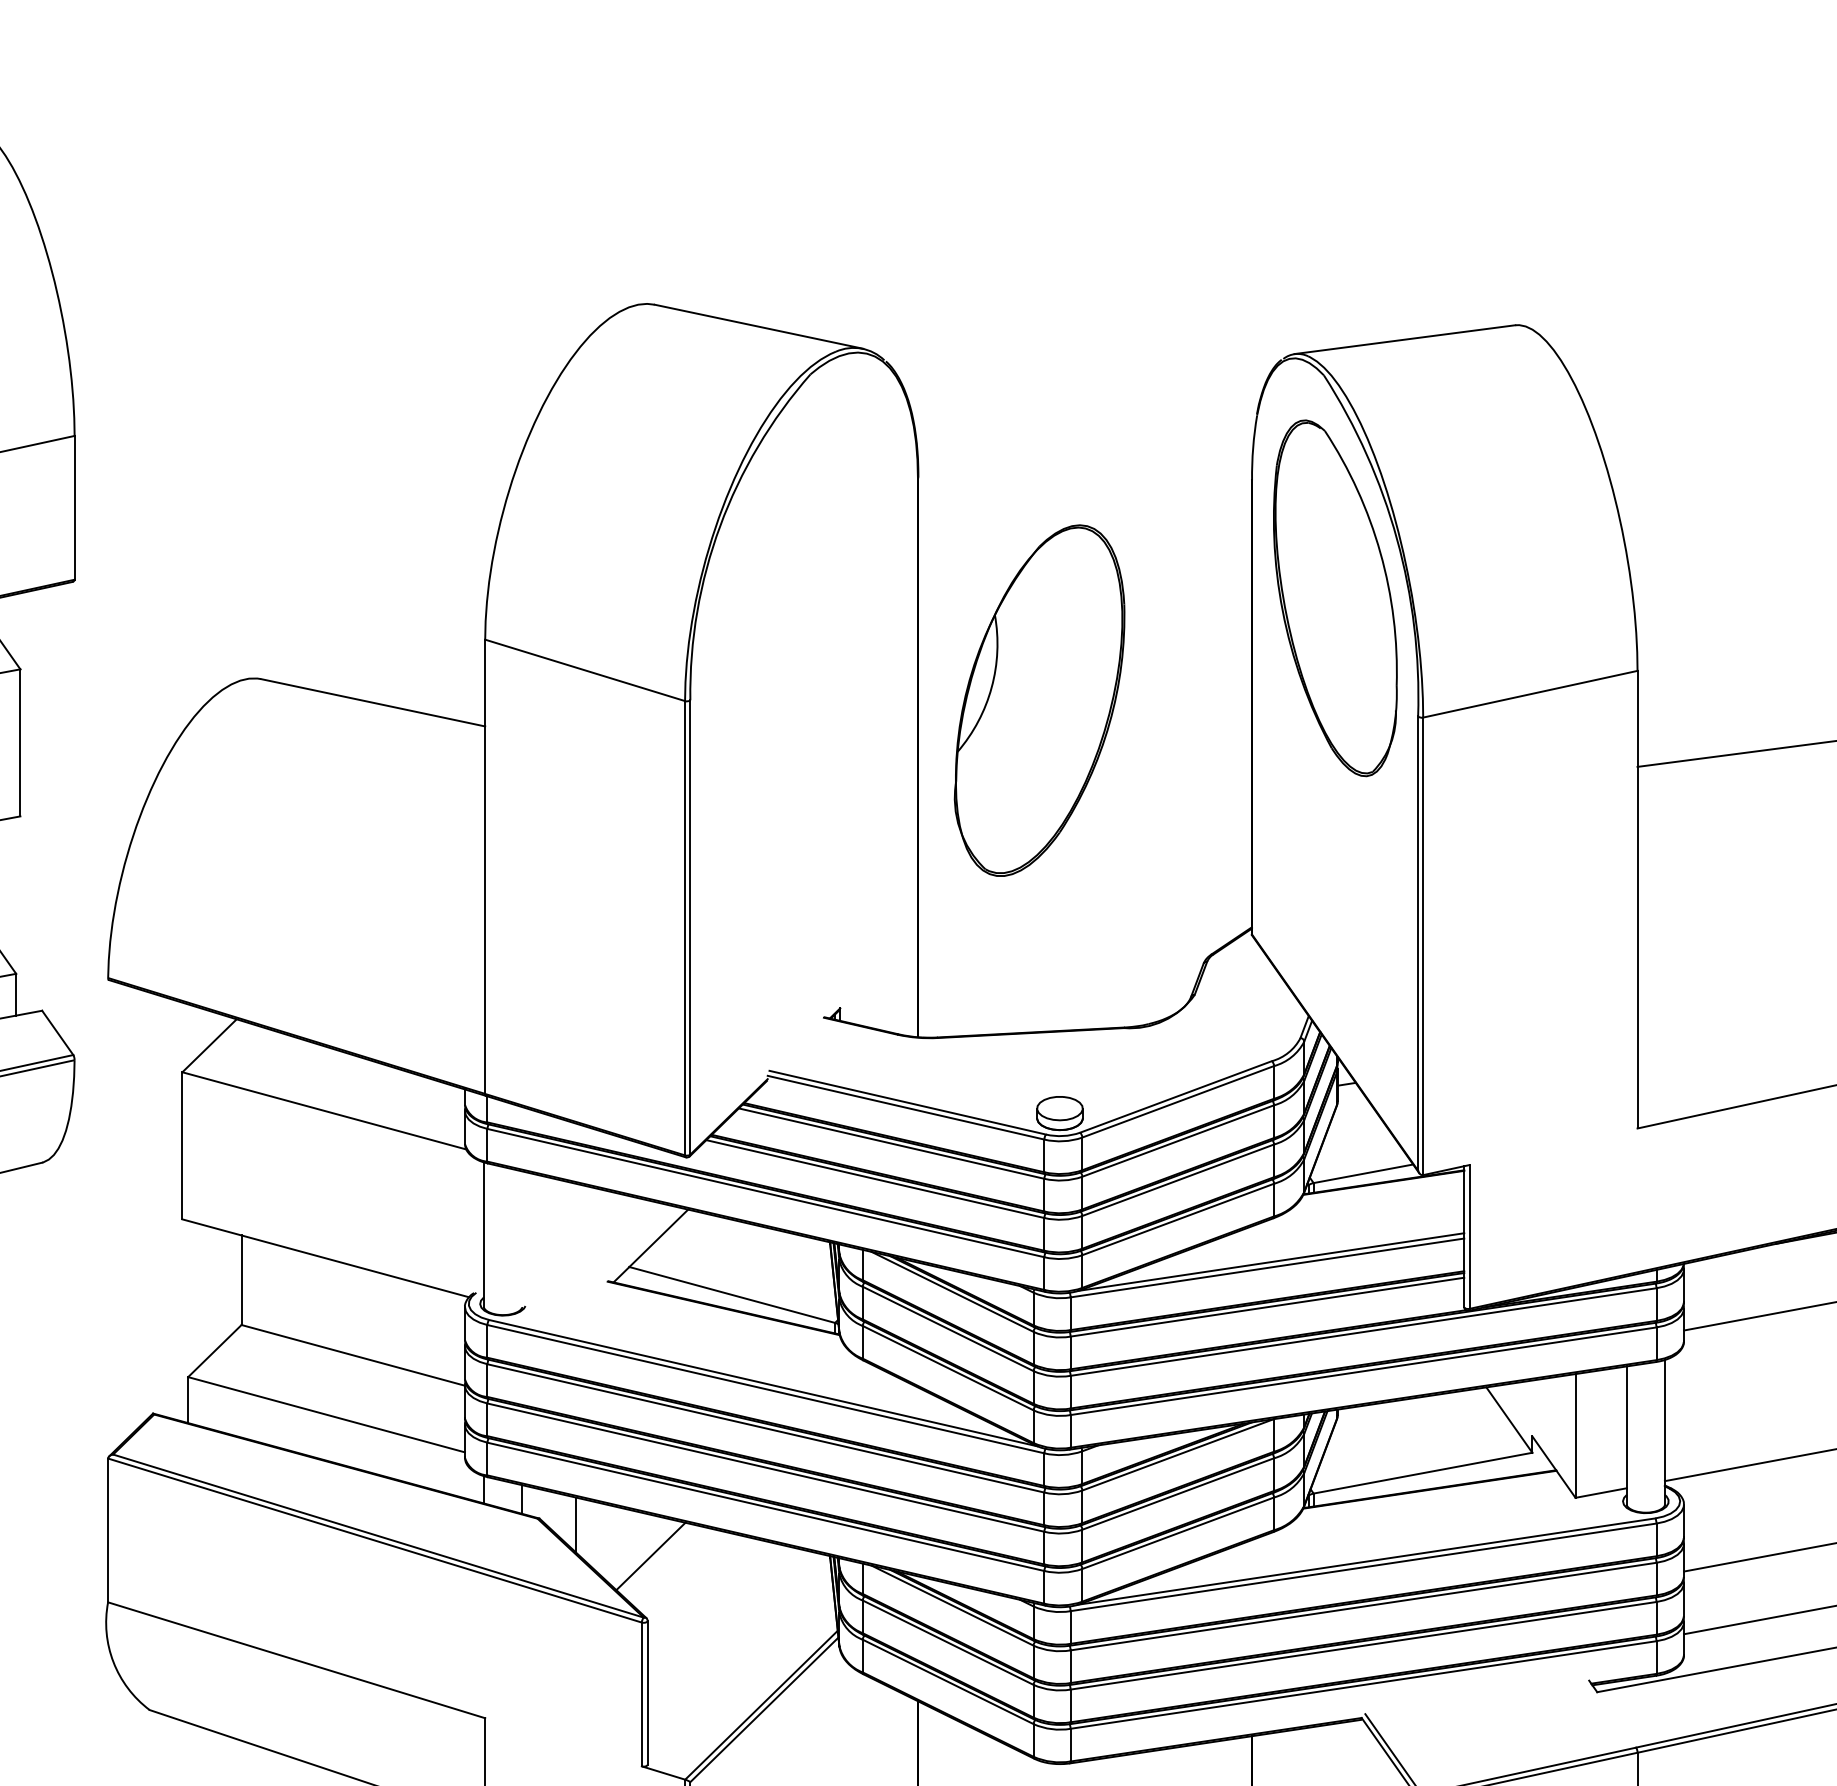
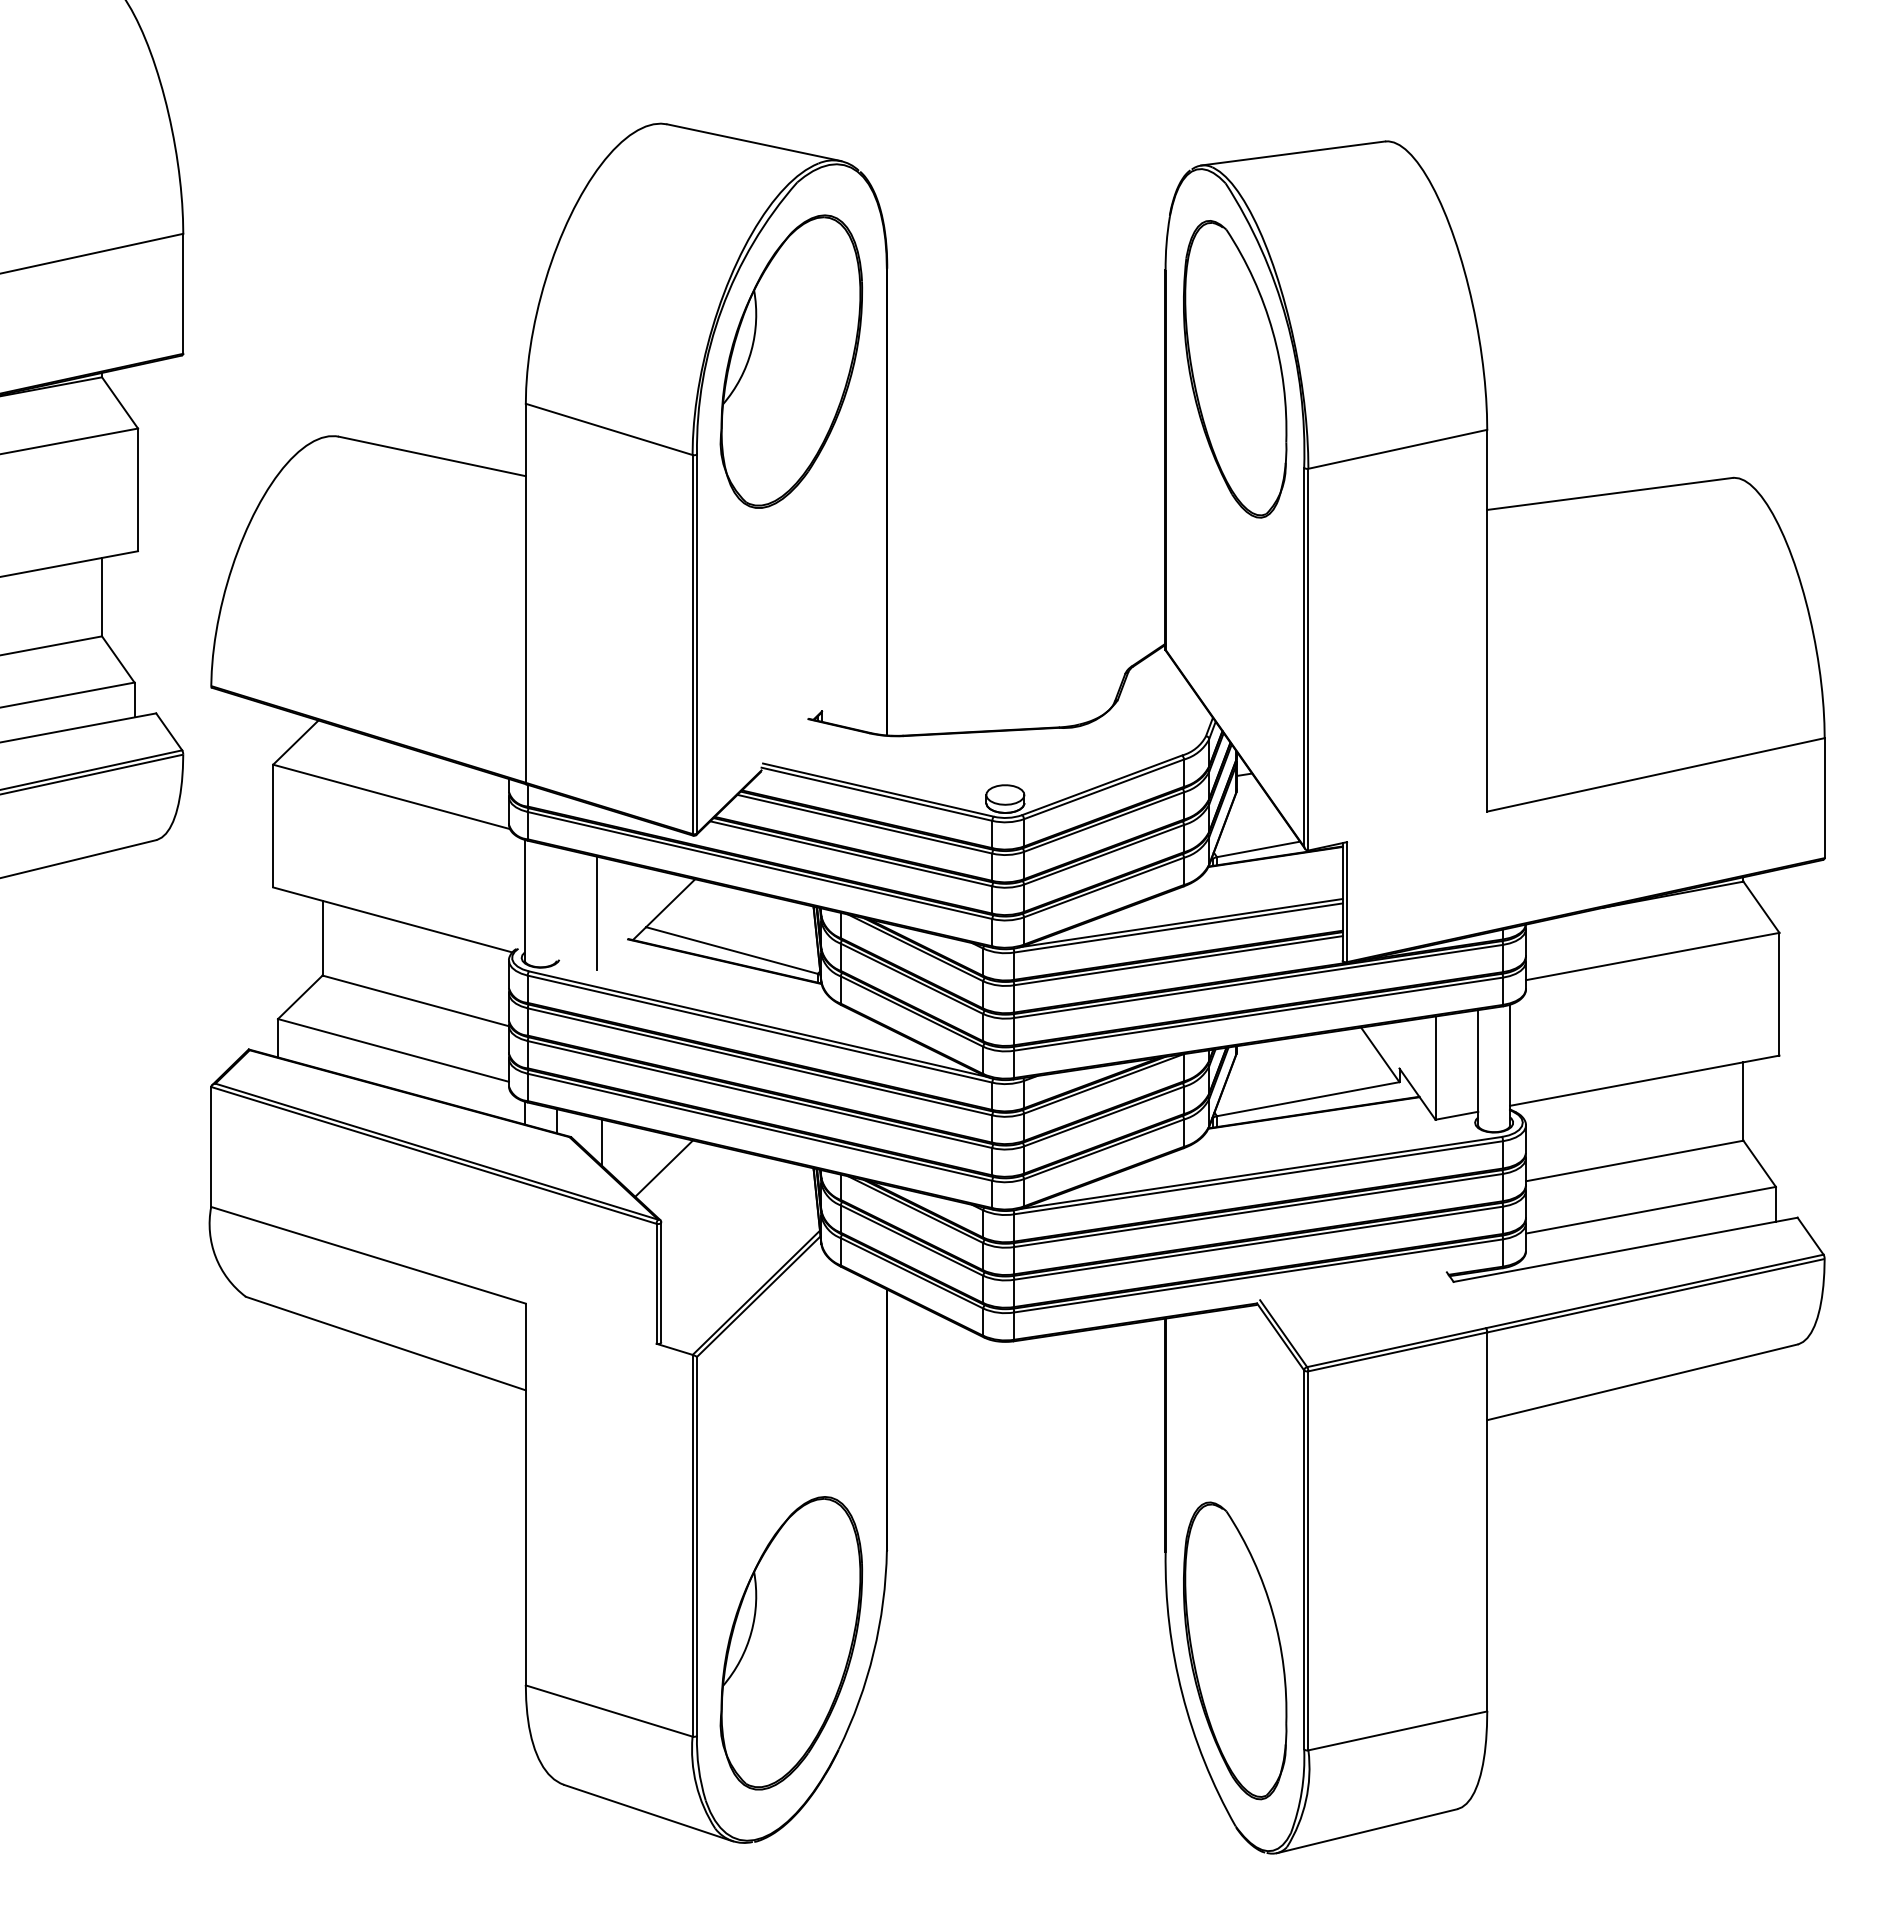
part: (1039, 700) -> (791, 361), moved
line: (569, 1249) -> (596, 912), added

